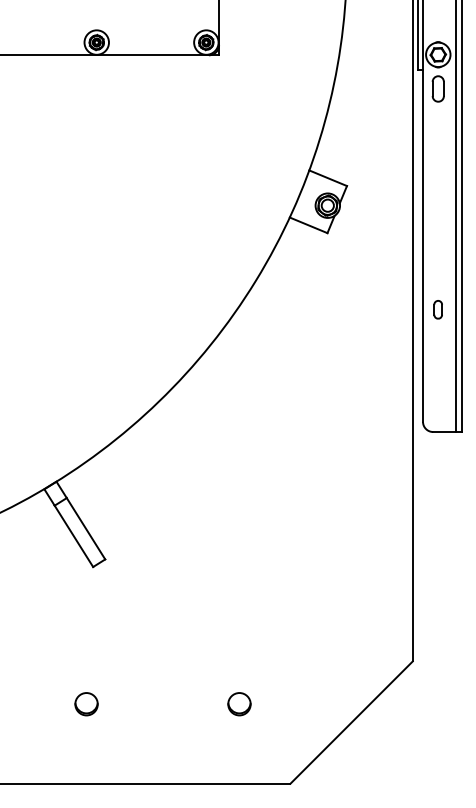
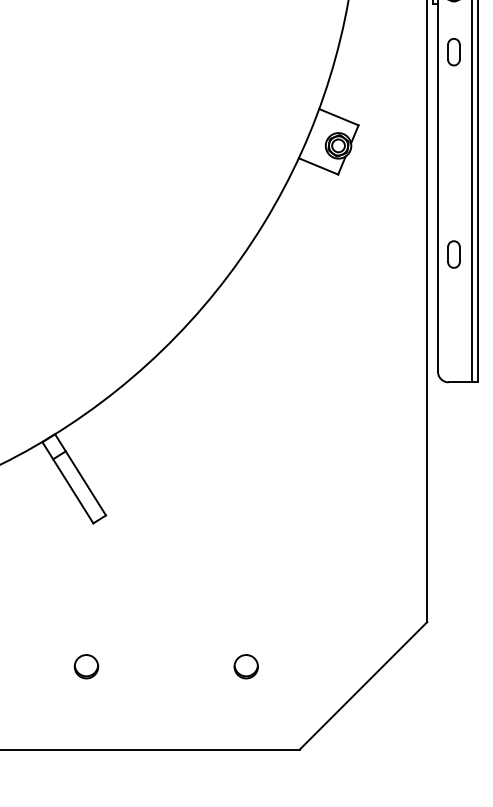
part: (437, 88) -> (453, 51), moved
part: (437, 309) -> (453, 254), size x1.43

